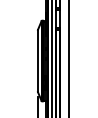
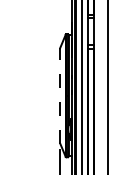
line: (37, 60) -> (59, 94), solid -> dashed

